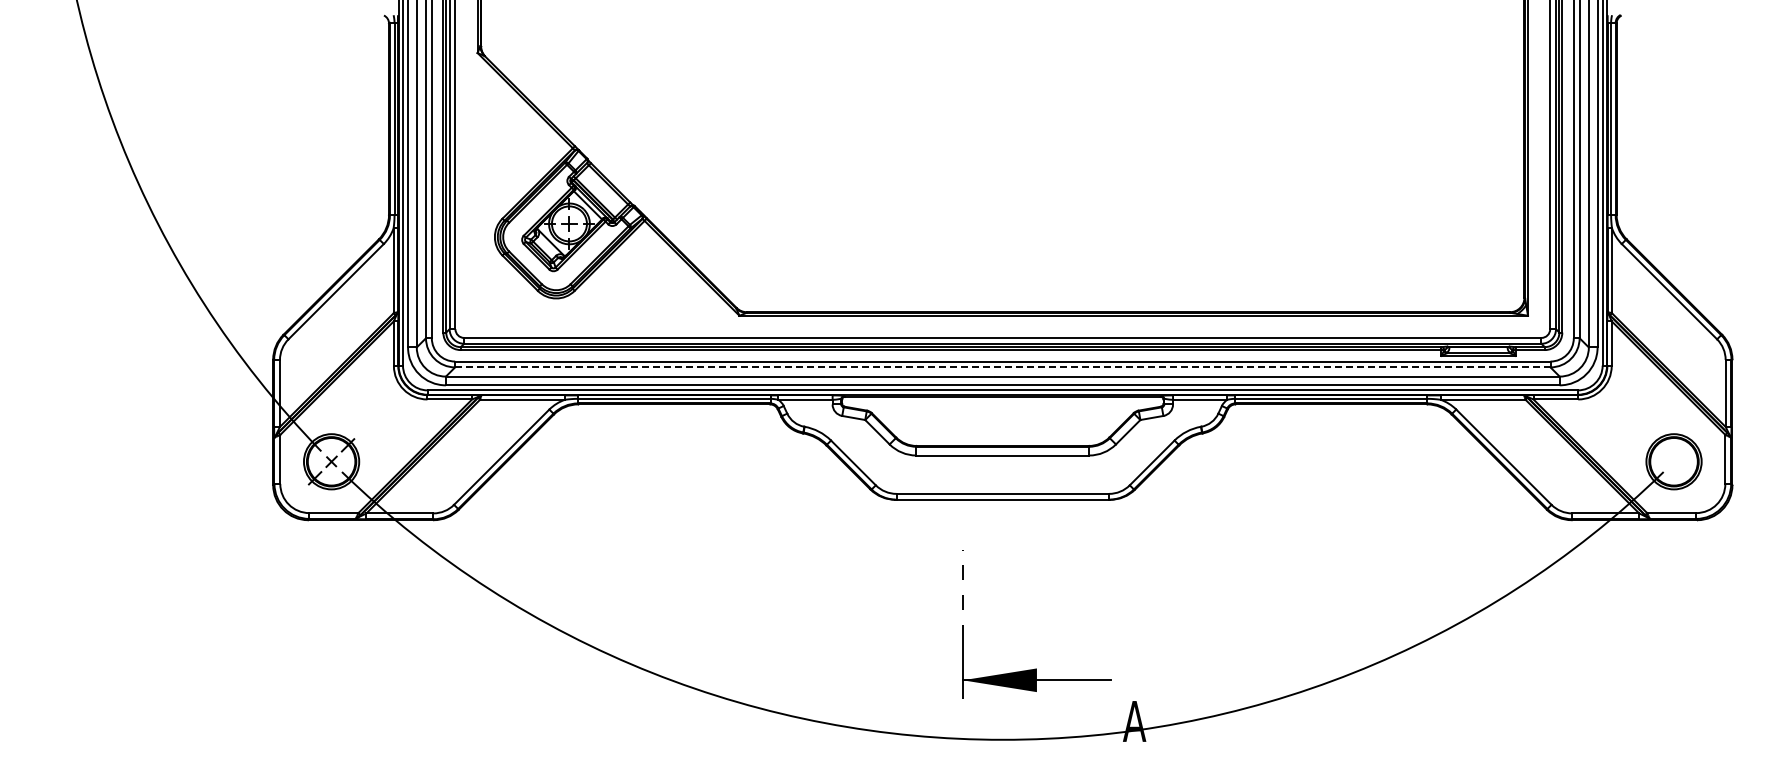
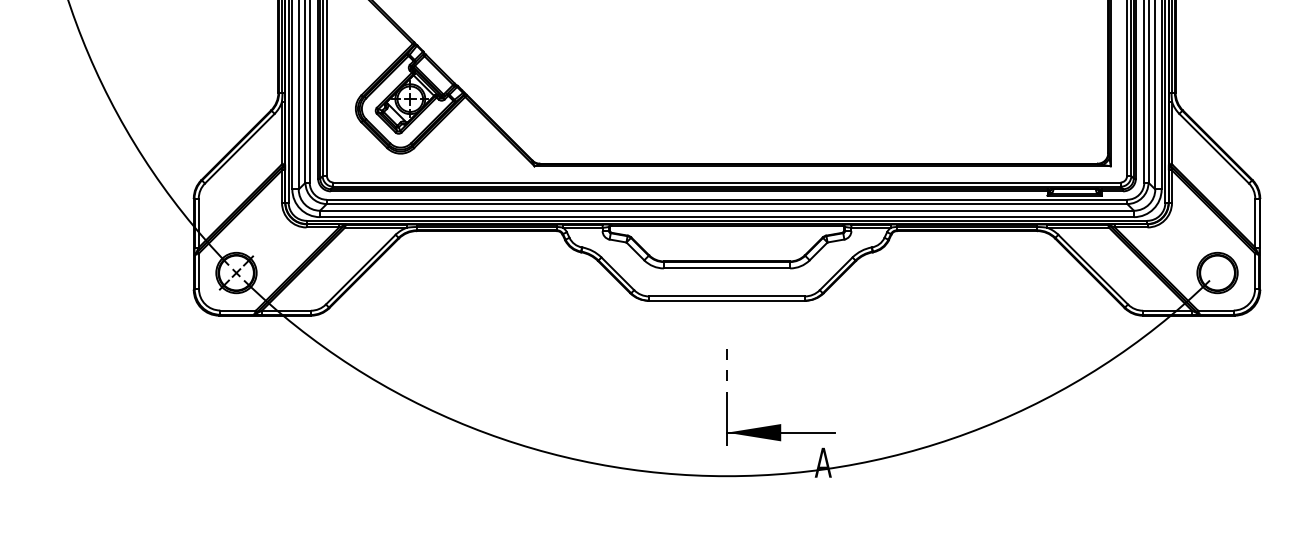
line: (1002, 367) -> (726, 204), dashed -> solid
part: (1036, 668) -> (780, 424), moved

